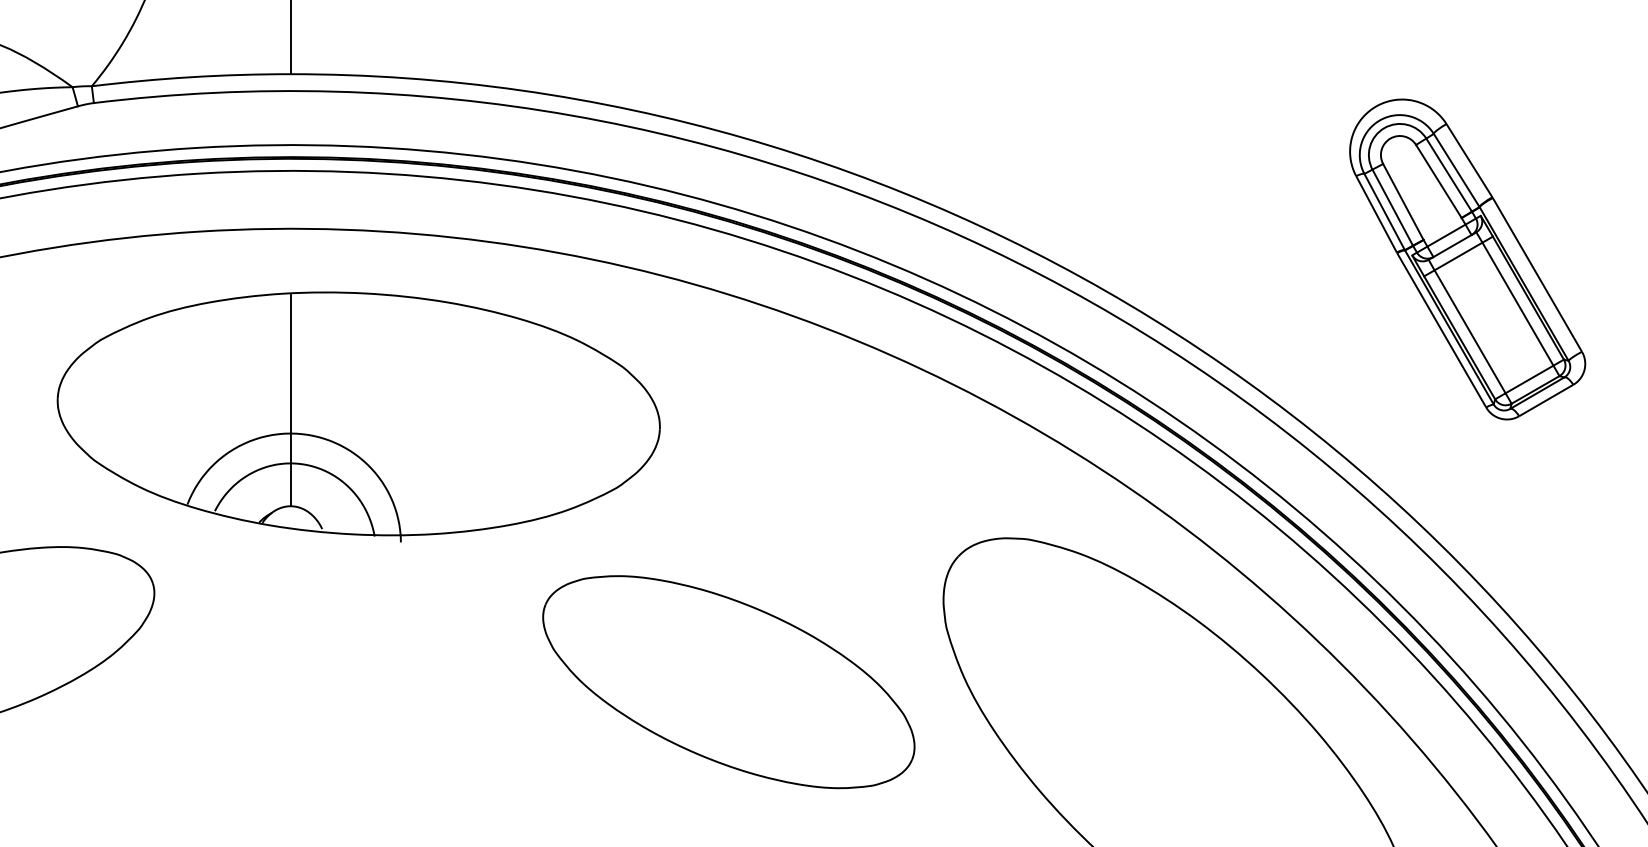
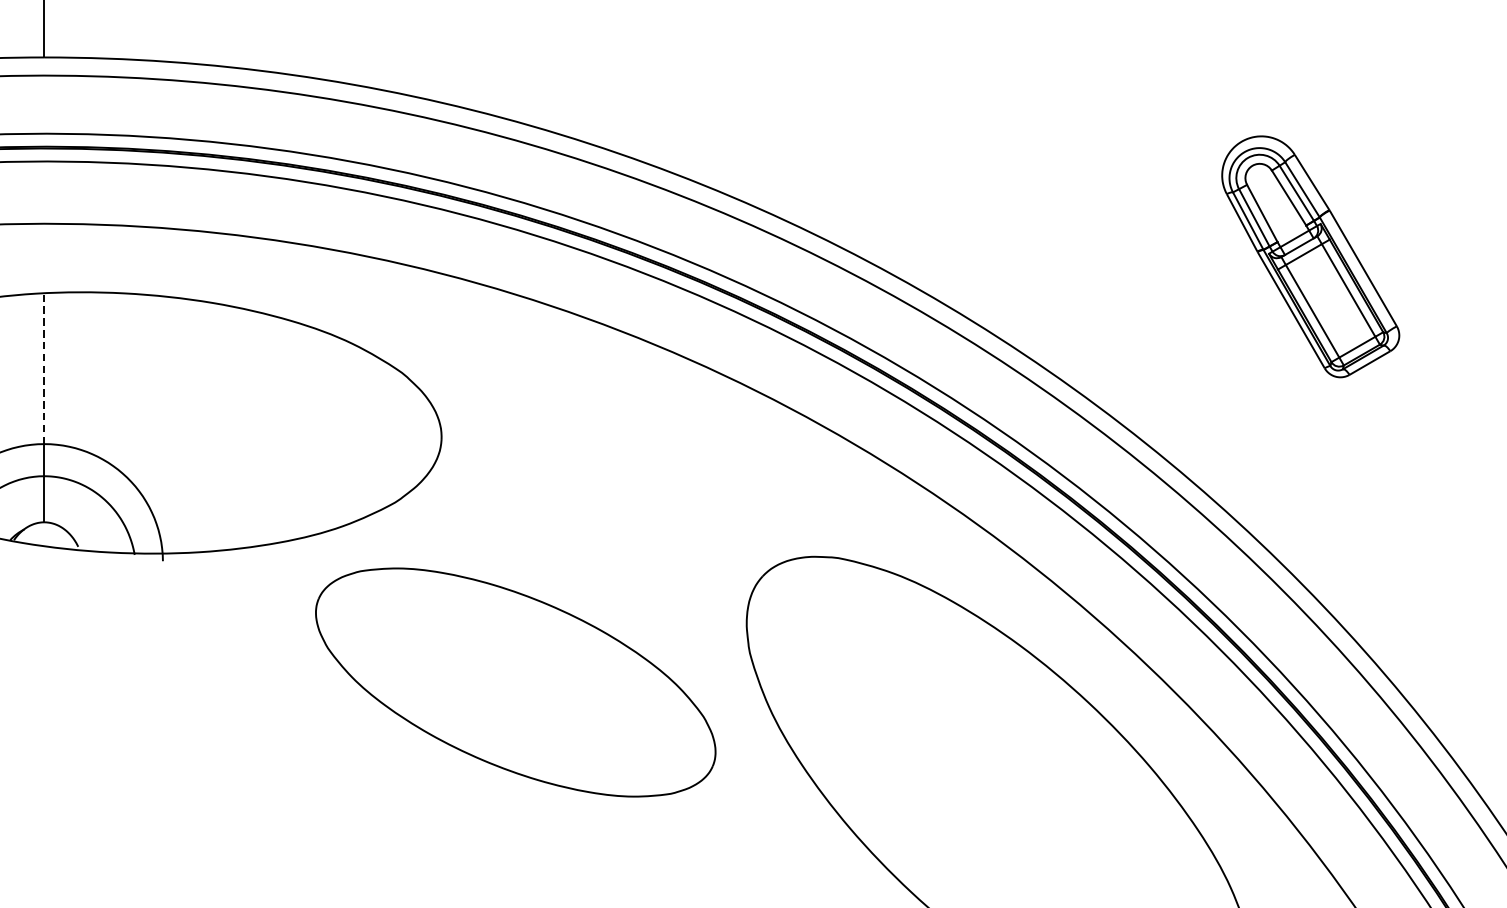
part: (1467, 259) -> (1310, 256), size x0.7
line: (290, 364) -> (44, 369), solid -> dashed
part: (728, 682) -> (515, 682), moved

